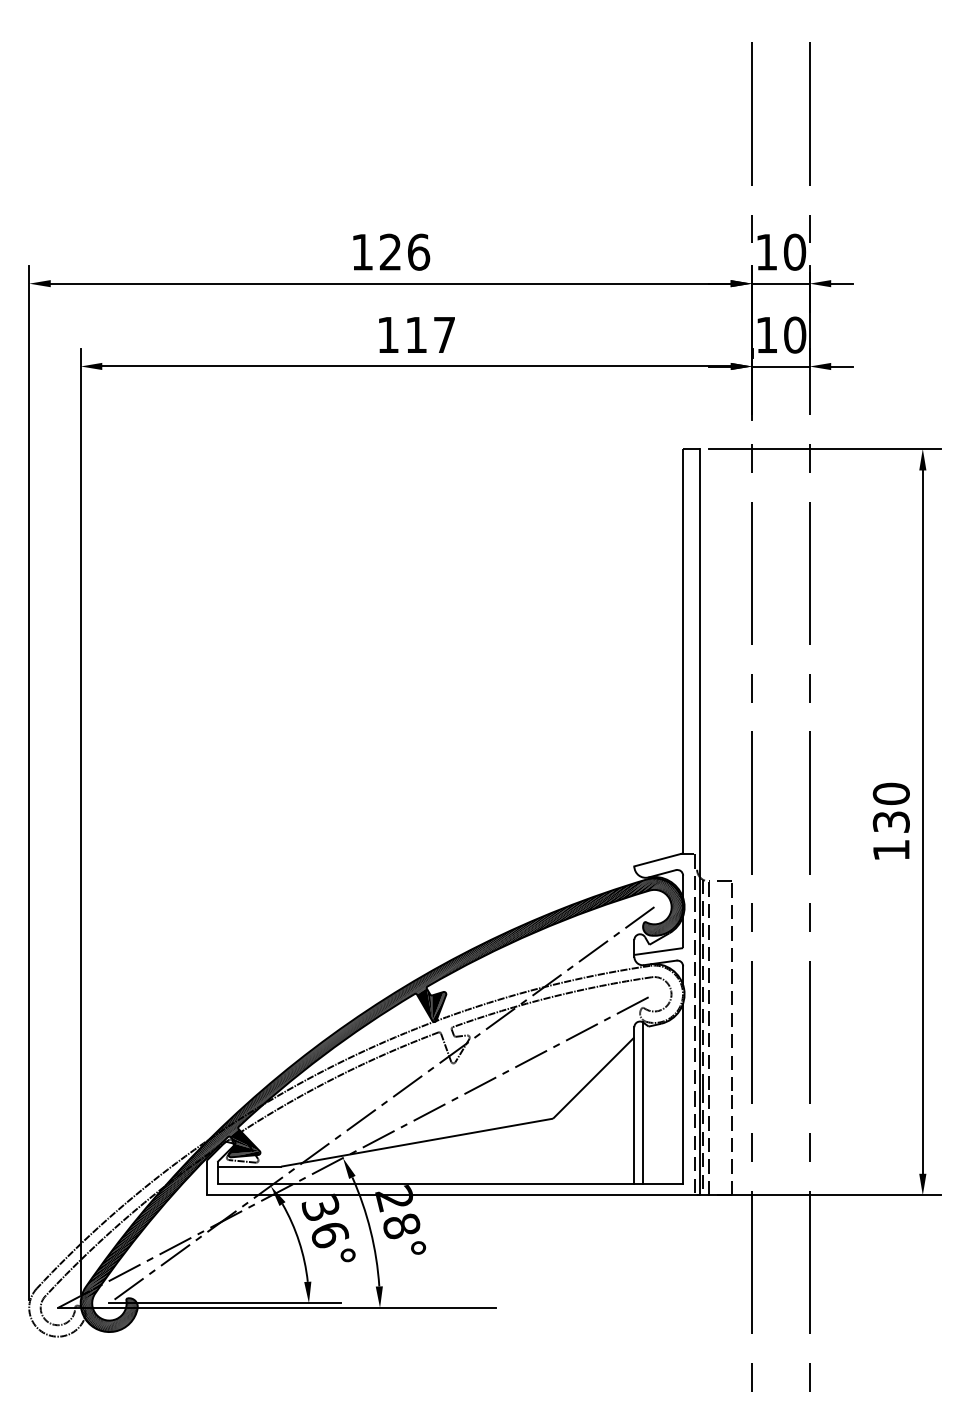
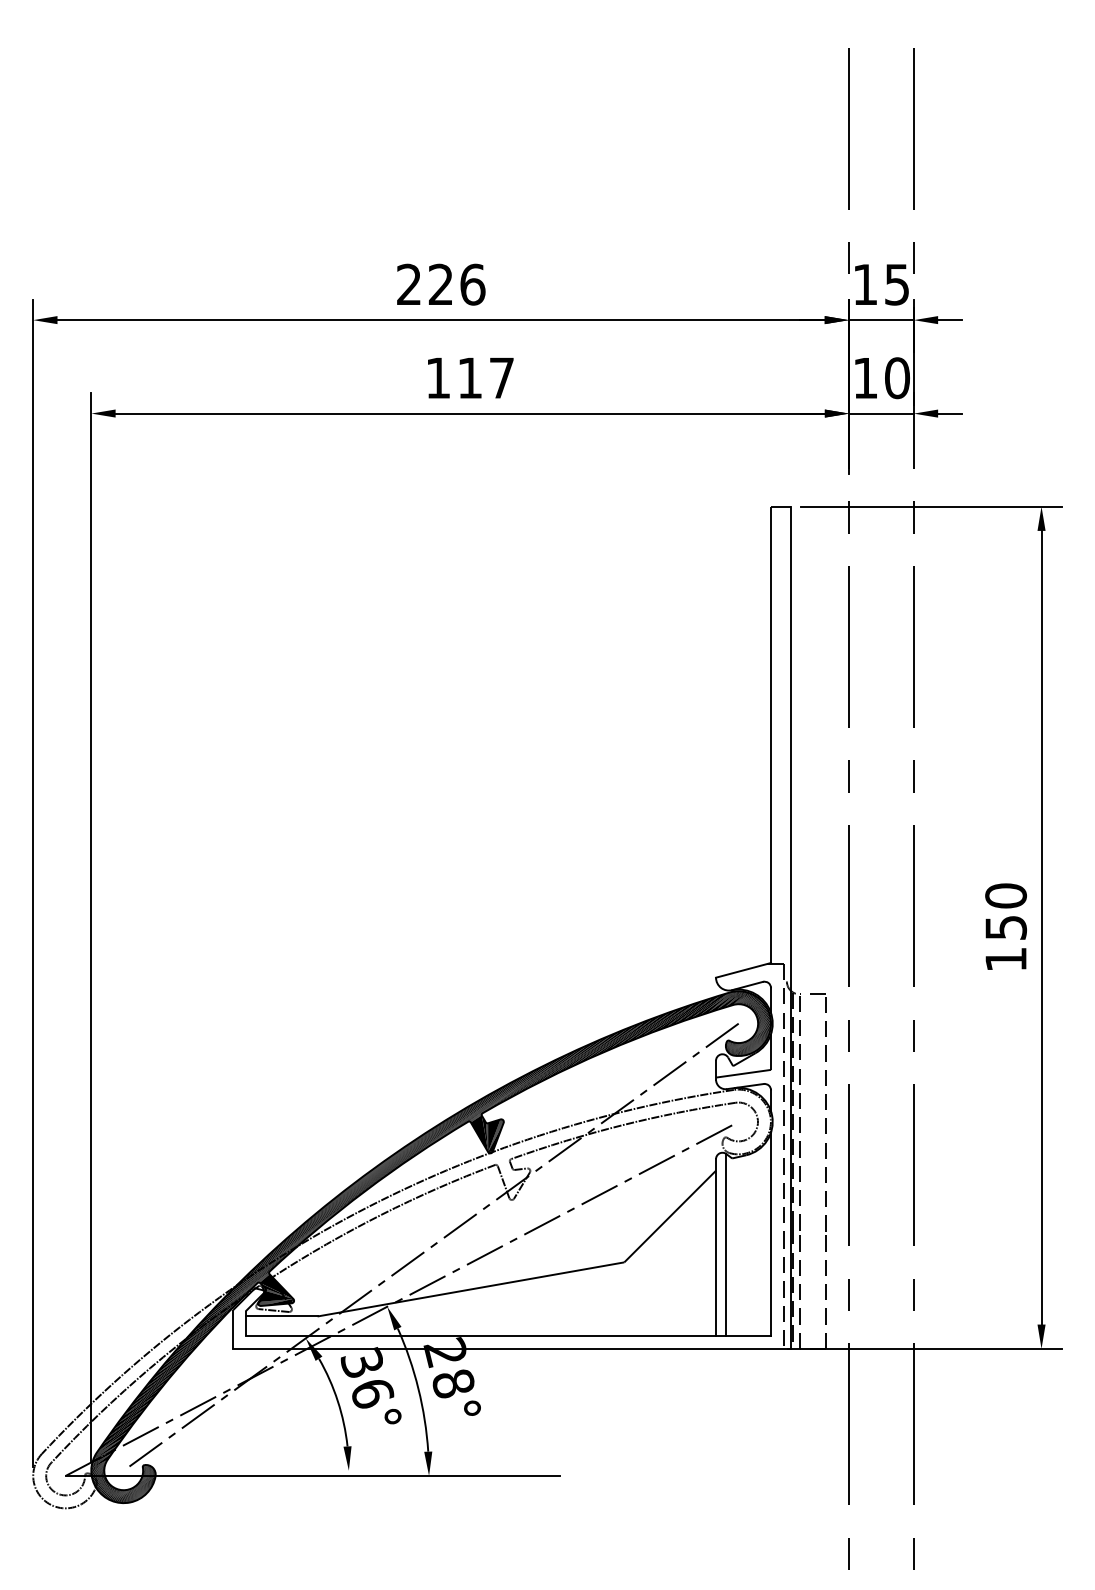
text: (361, 251) -> (408, 283), 126 -> 226
text: (794, 251) -> (896, 283), 10 -> 15
text: (890, 821) -> (1005, 927), 130 -> 150
line: (225, 1303) -> (254, 1470), removed

